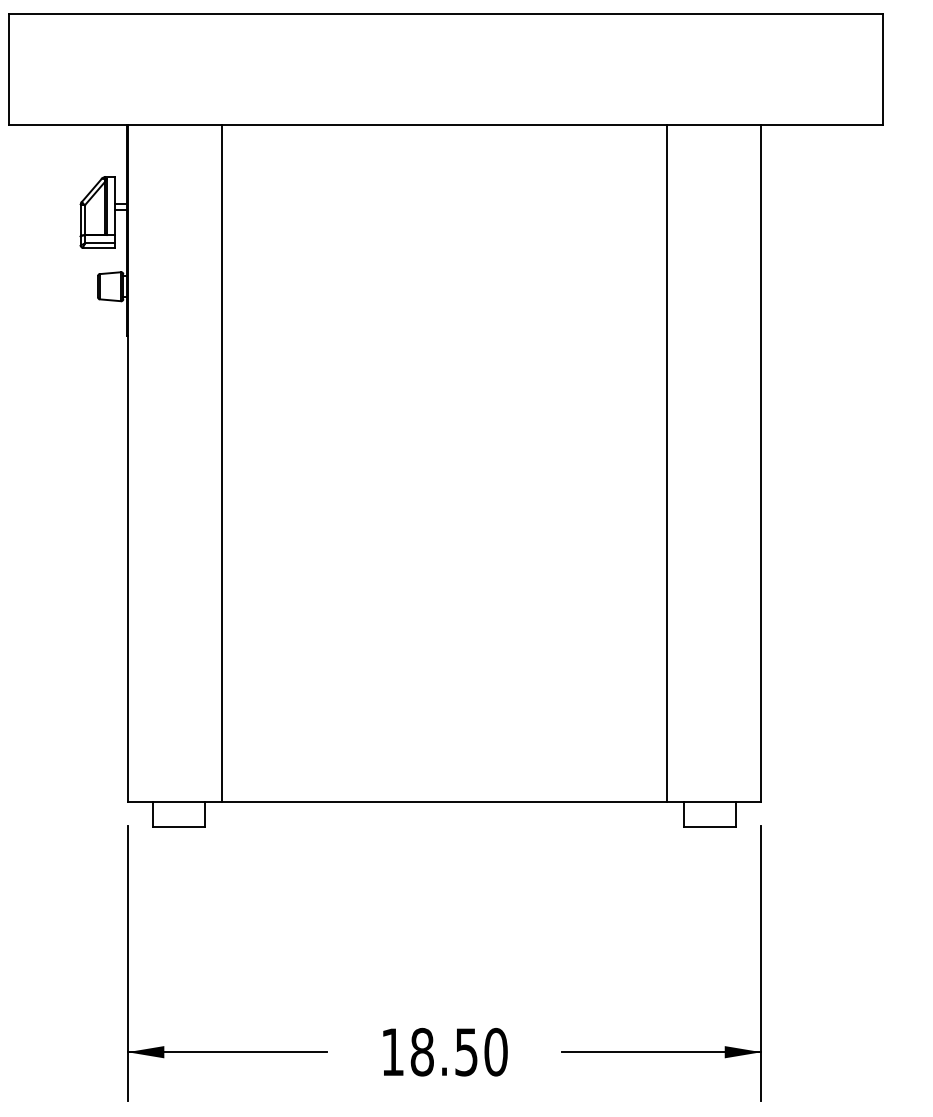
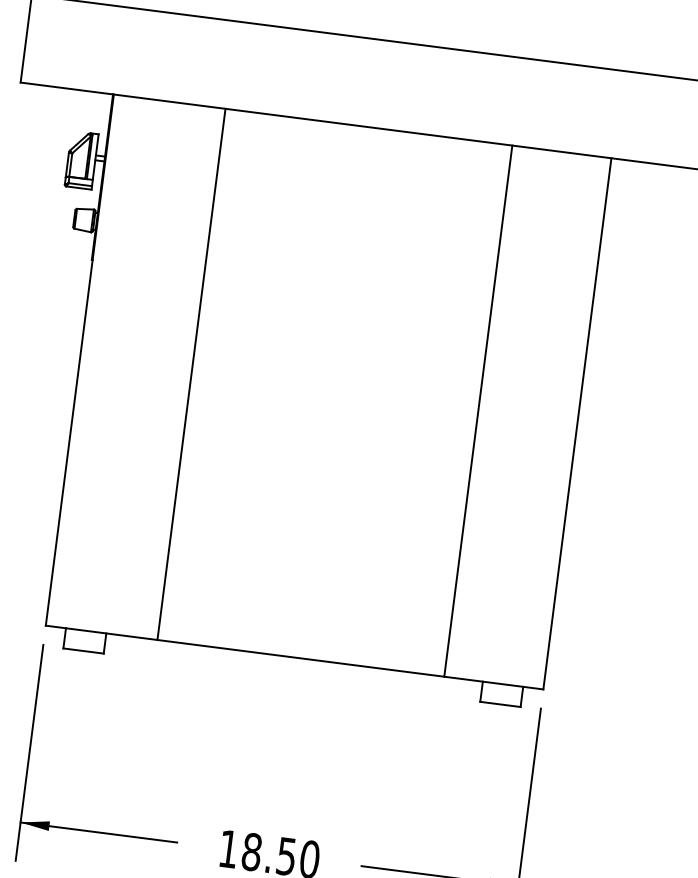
line: (221, 462) -> (191, 373), moved
line: (667, 462) -> (478, 410), moved

